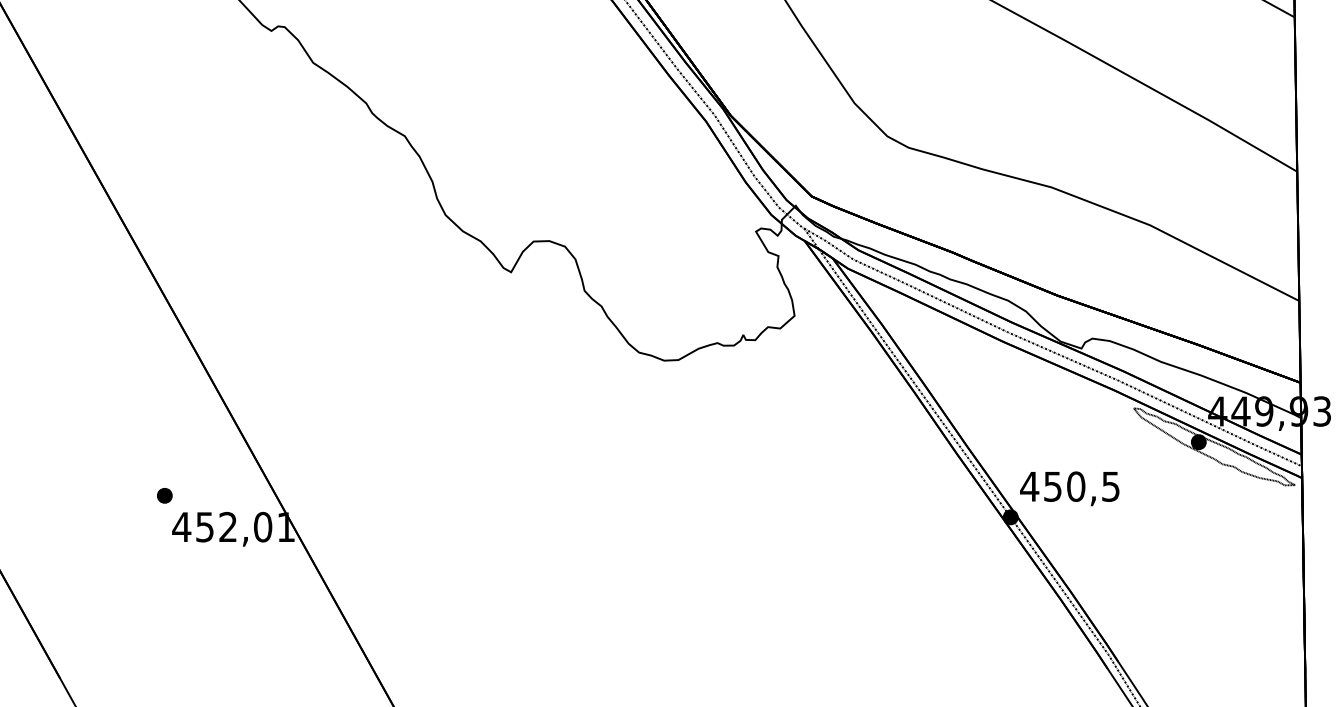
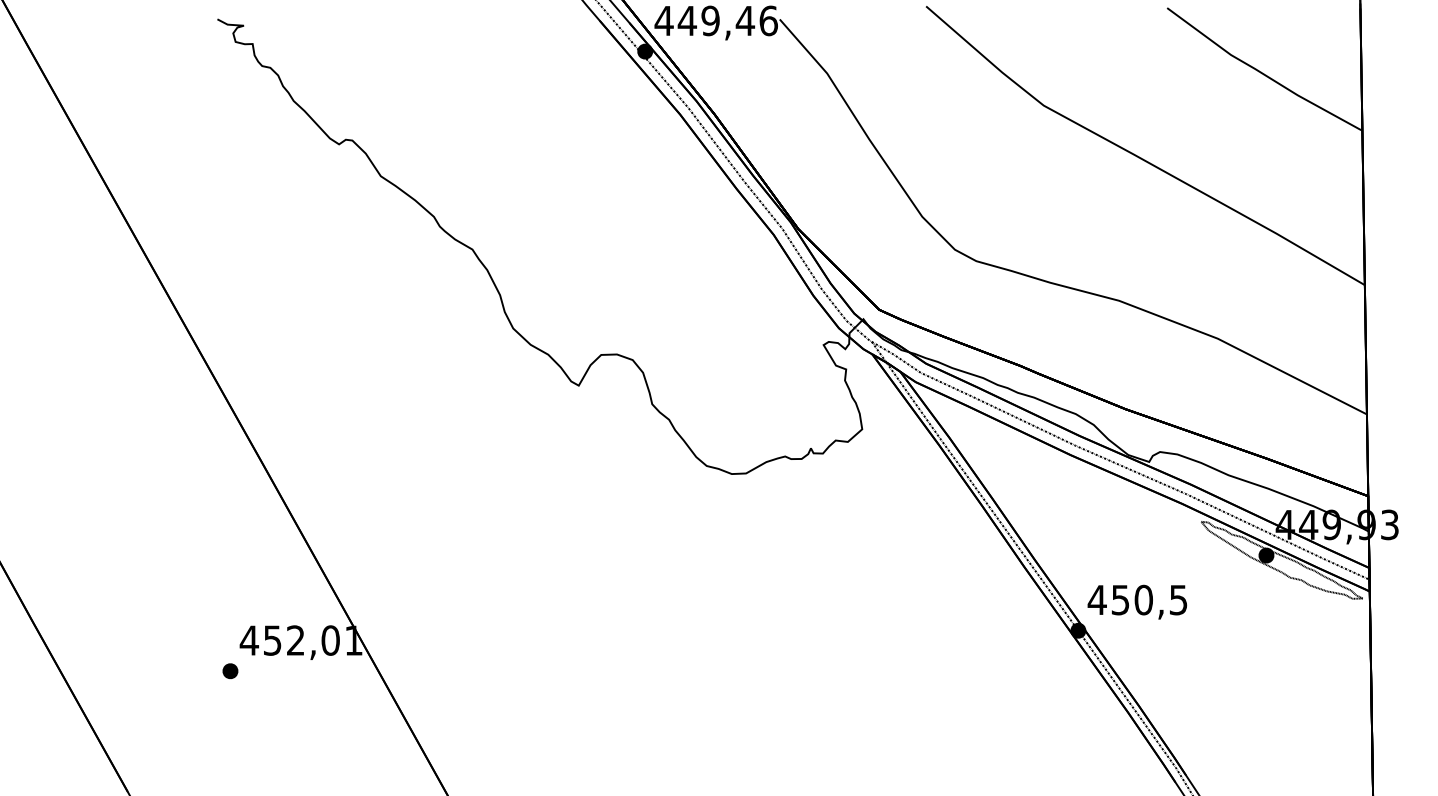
part: (164, 495) -> (230, 670), moved

